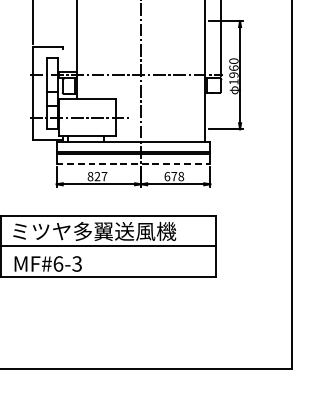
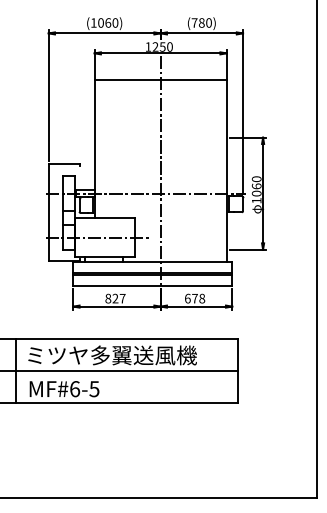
text: (233, 75) -> (256, 193), 1960 -> 1060
line: (133, 163) -> (152, 285), dashed -> solid
text: (77, 263) -> (94, 388), MF#6-3 -> MF#6-5

